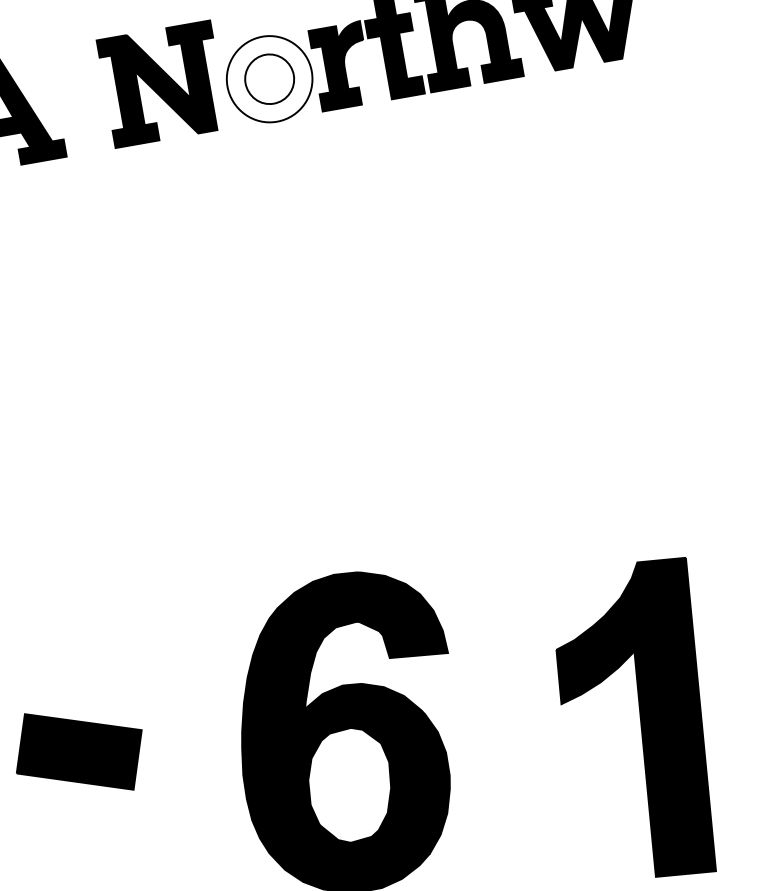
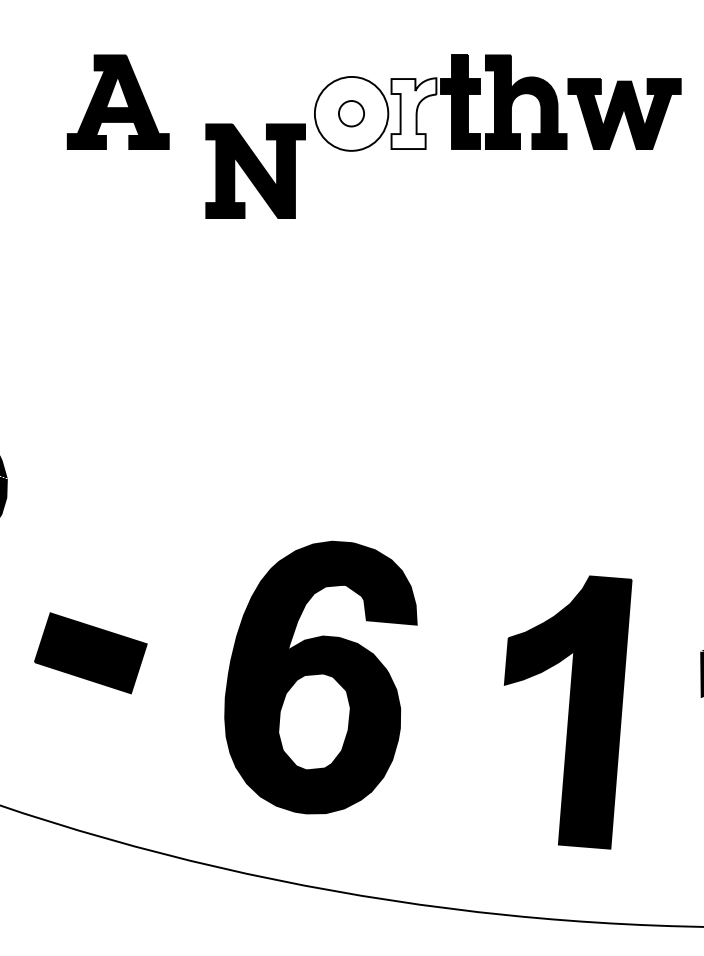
fill: (340, 66) -> (413, 113), removed
part: (269, 78) -> (351, 113), size x0.6
part: (162, 83) -> (255, 170), moved

